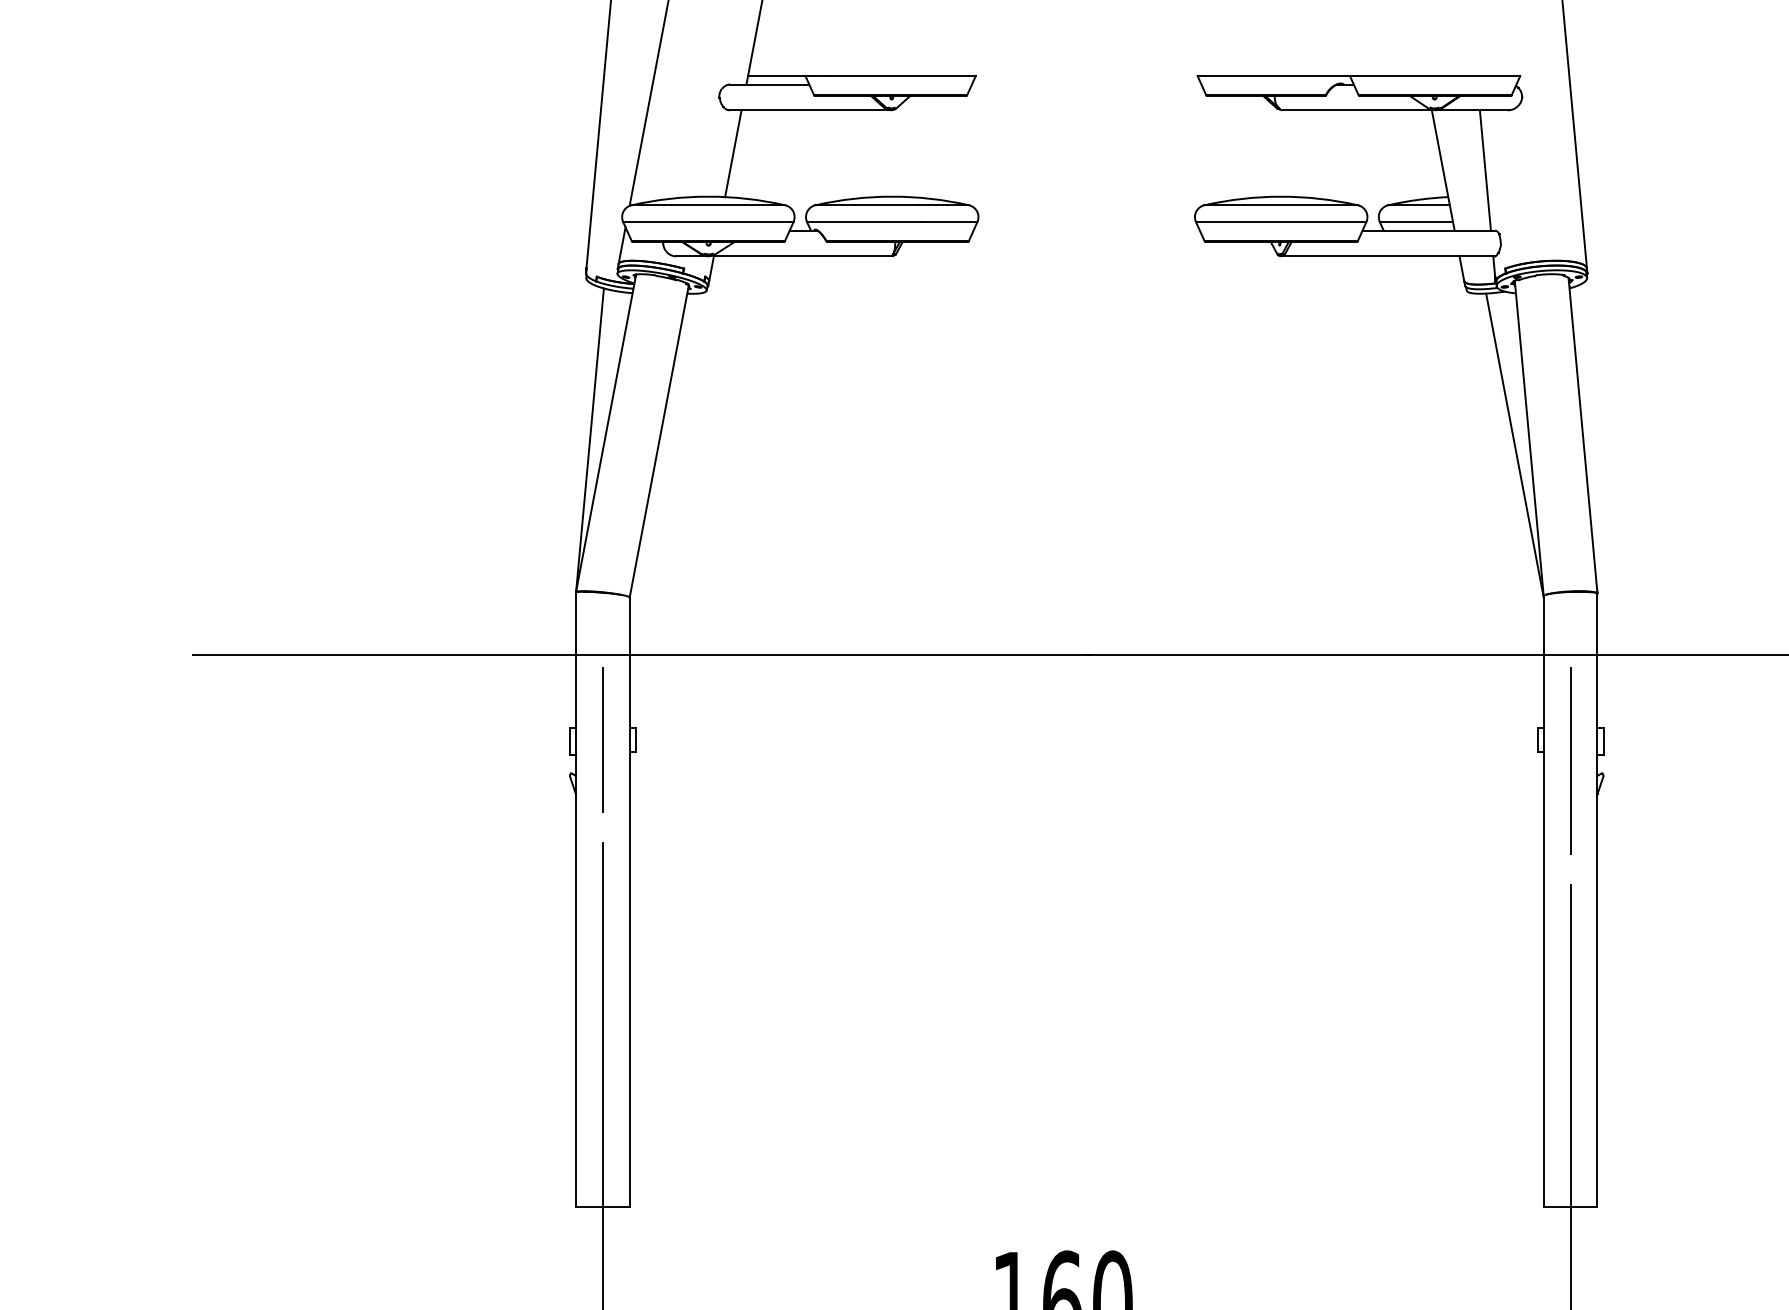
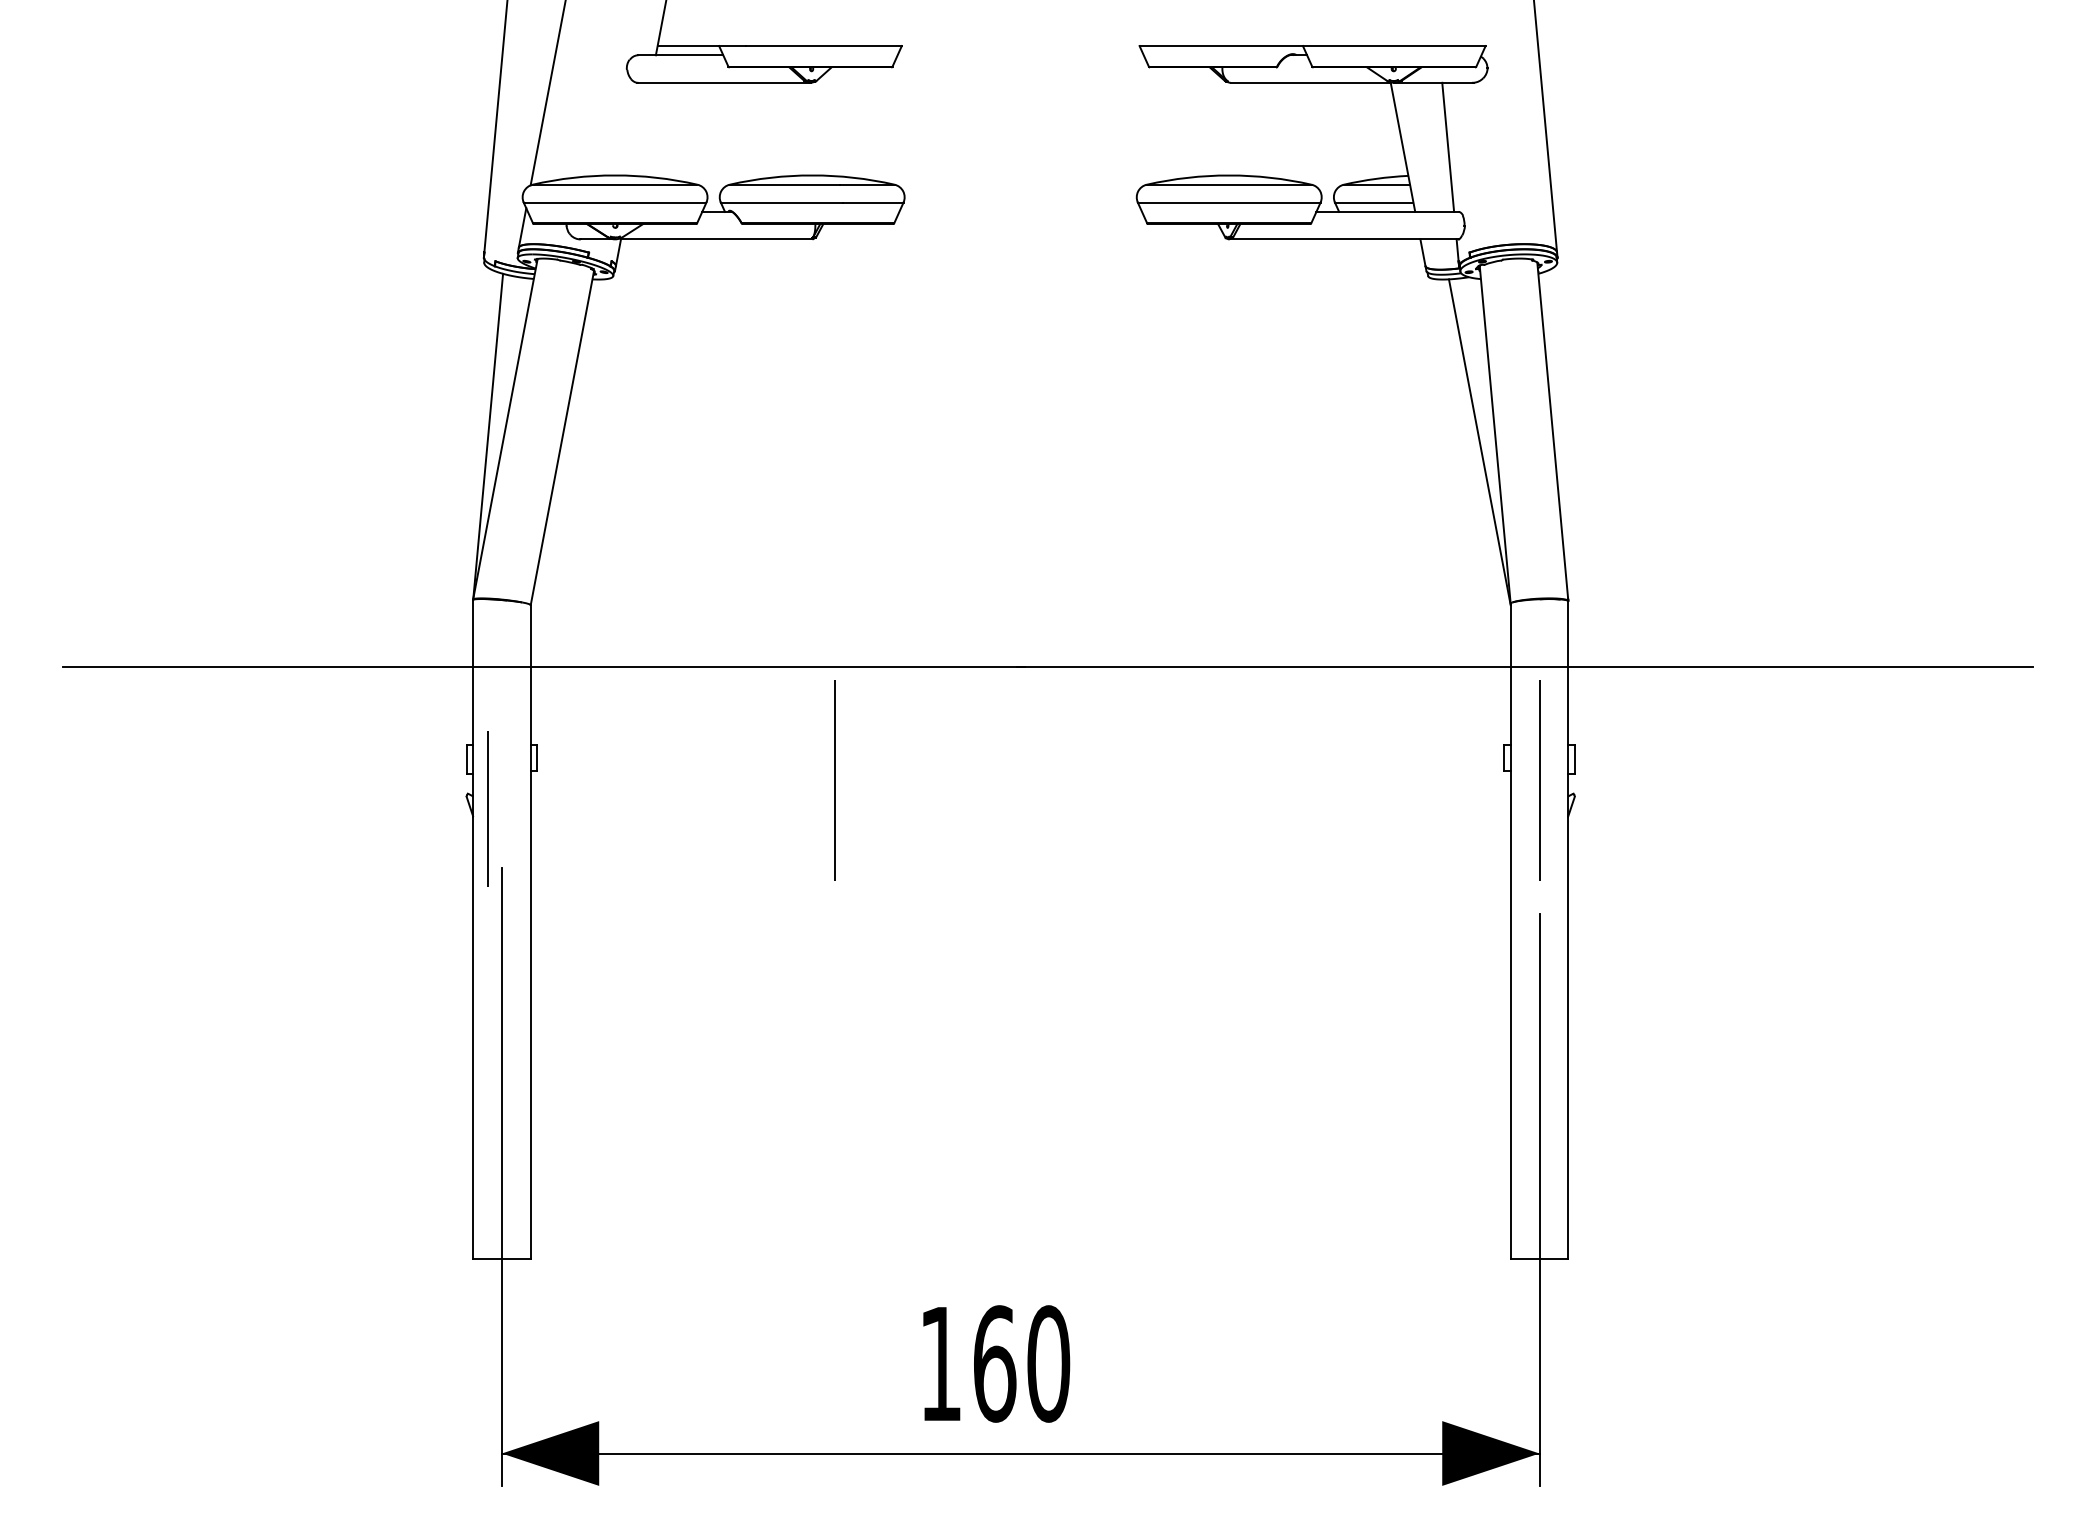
line: (733, 152) -> (641, 128), removed
line: (602, 739) -> (487, 808), moved
line: (913, 761) -> (834, 780), added

